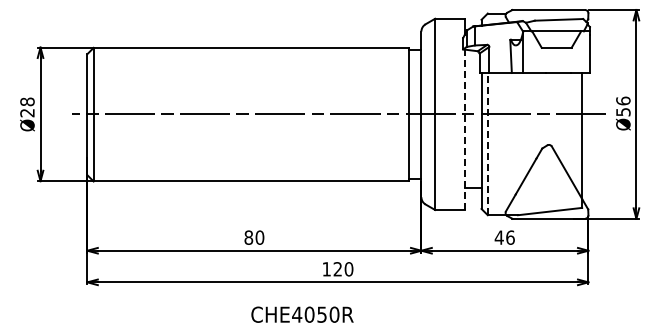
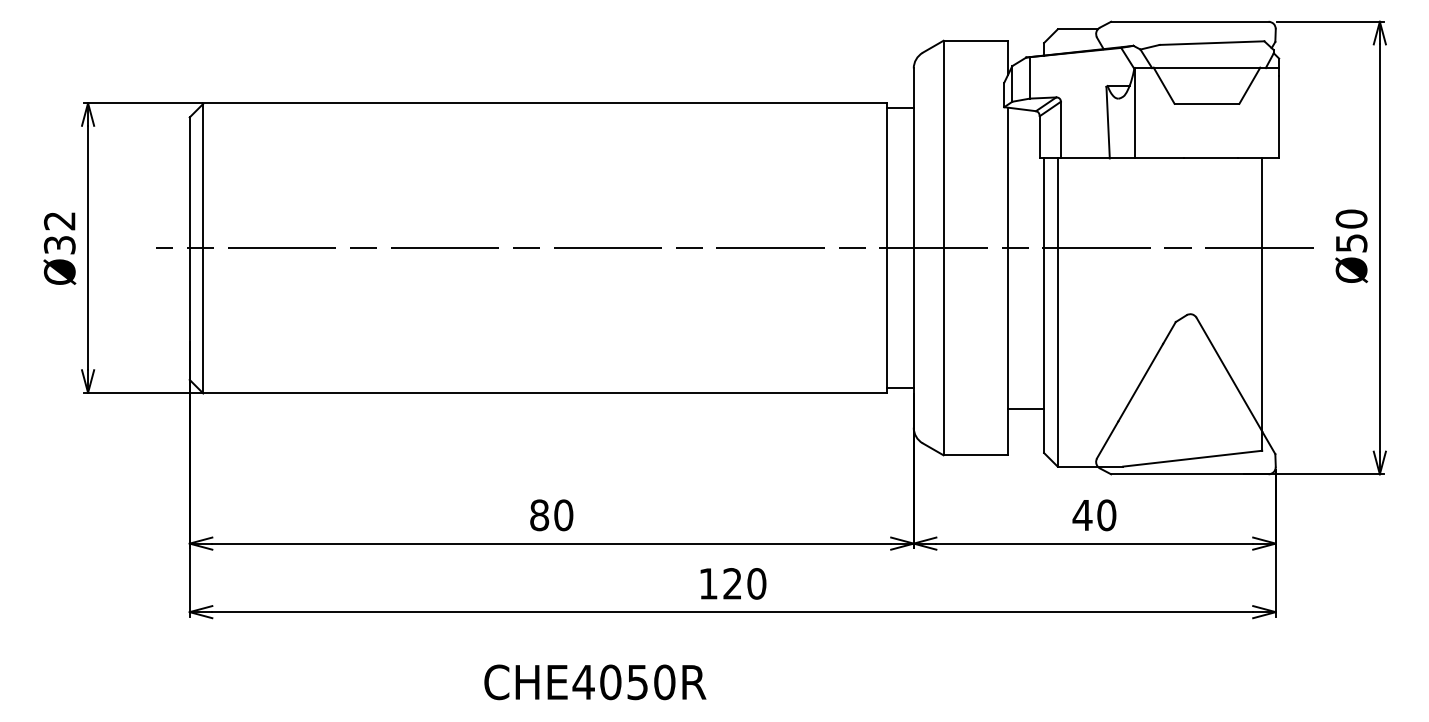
text: (623, 100) -> (1351, 217), Ø56 -> Ø50
text: (27, 107) -> (59, 233), Ø28 -> Ø32
line: (464, 129) -> (1007, 280), dashed -> solid
line: (487, 143) -> (1057, 311), dashed -> solid
text: (510, 237) -> (1106, 514), 46 -> 40
text: (302, 314) -> (595, 681), moved

